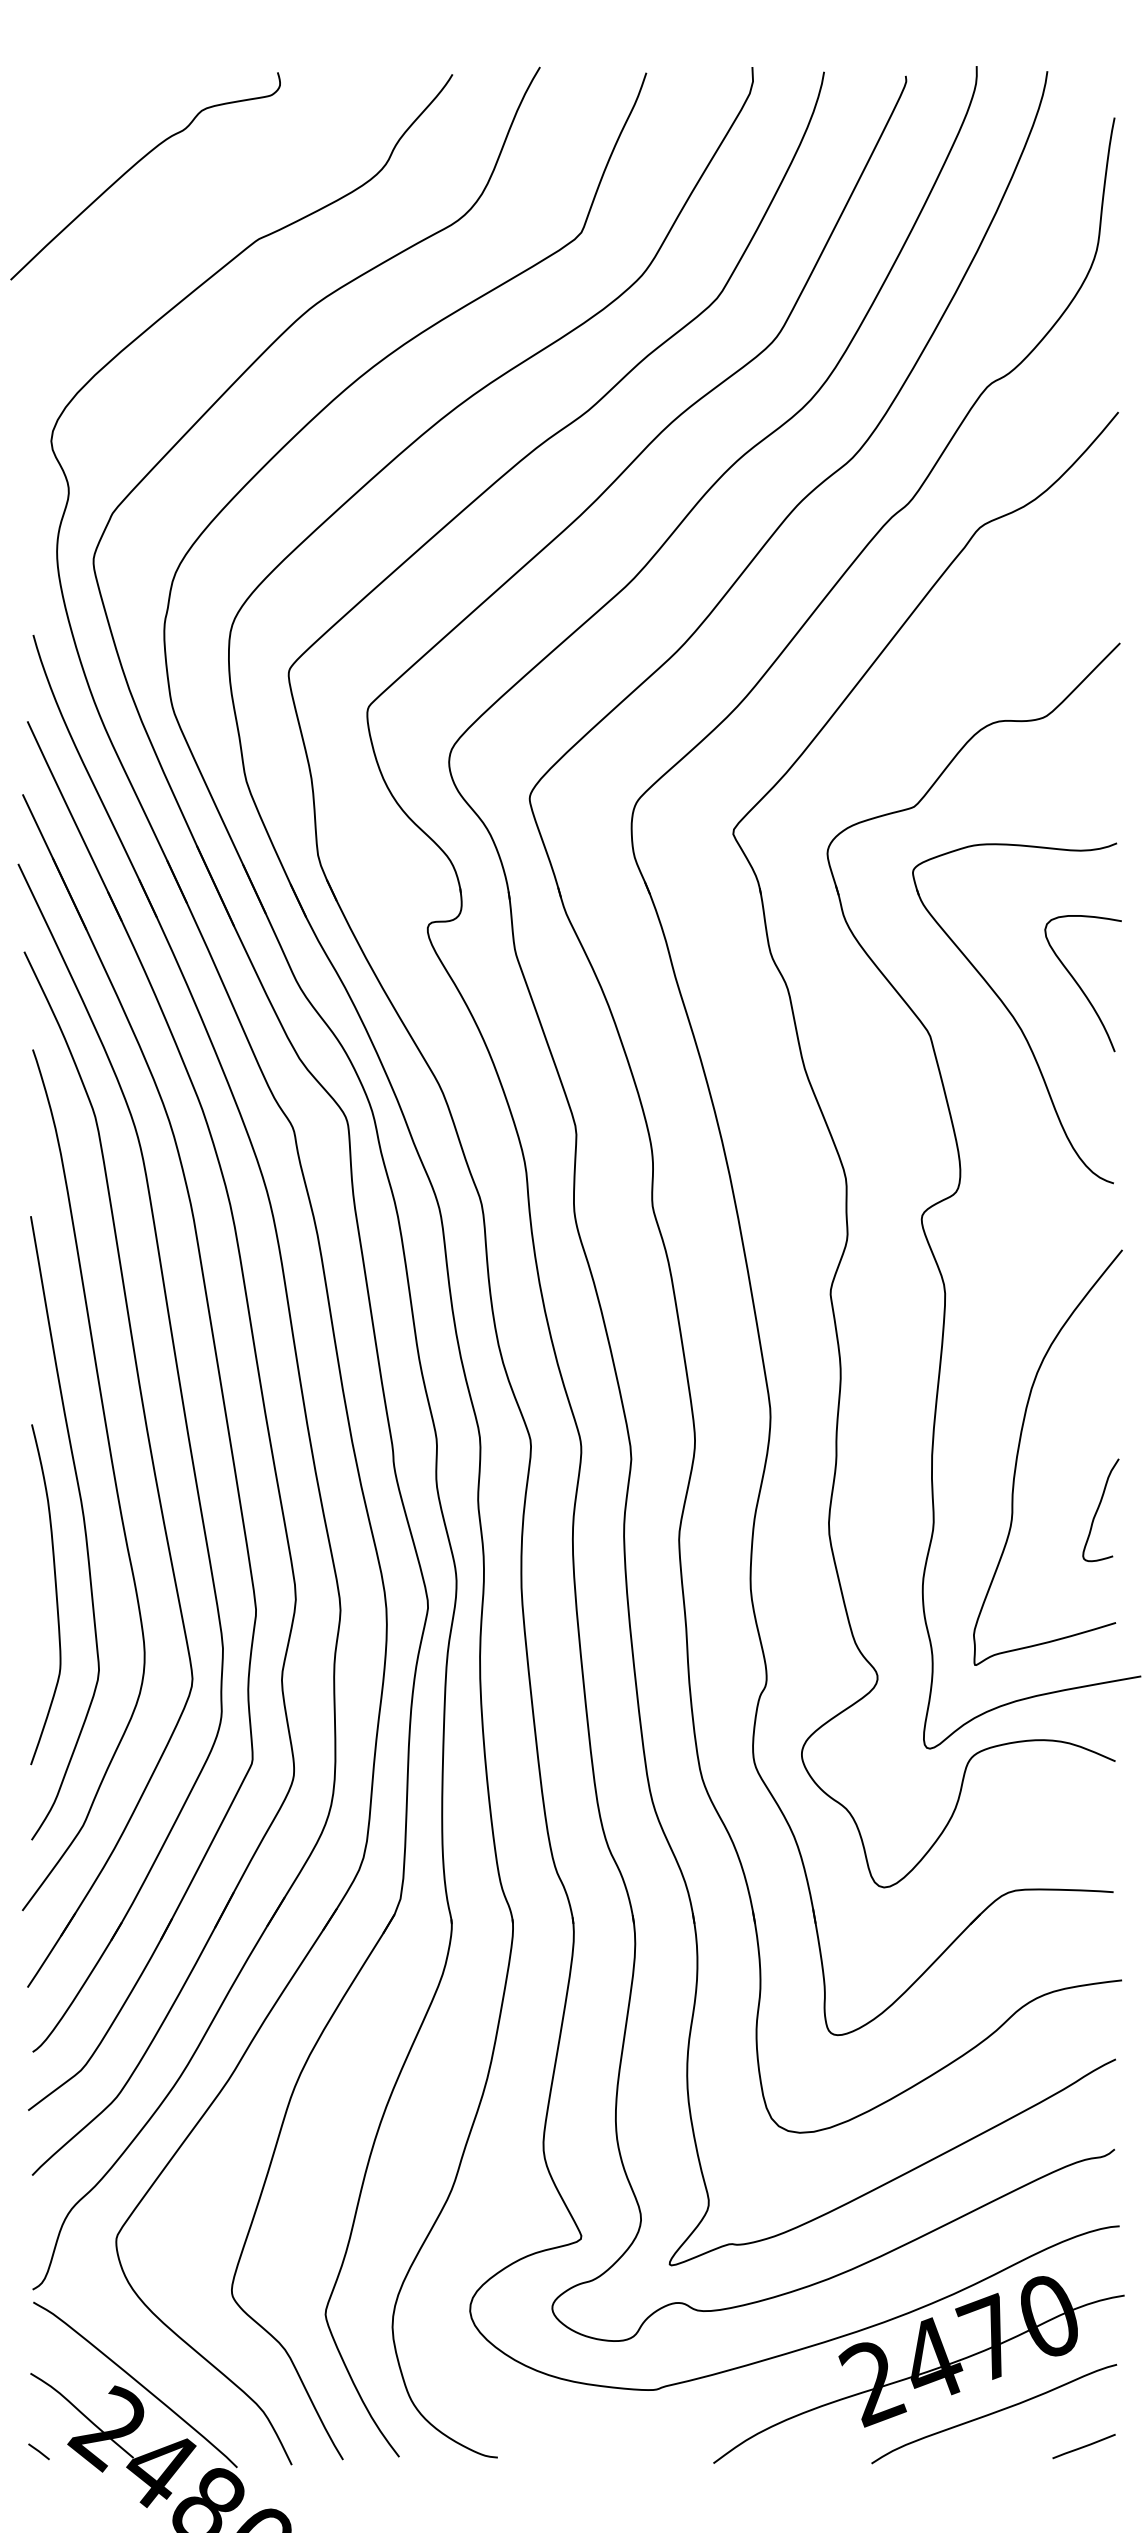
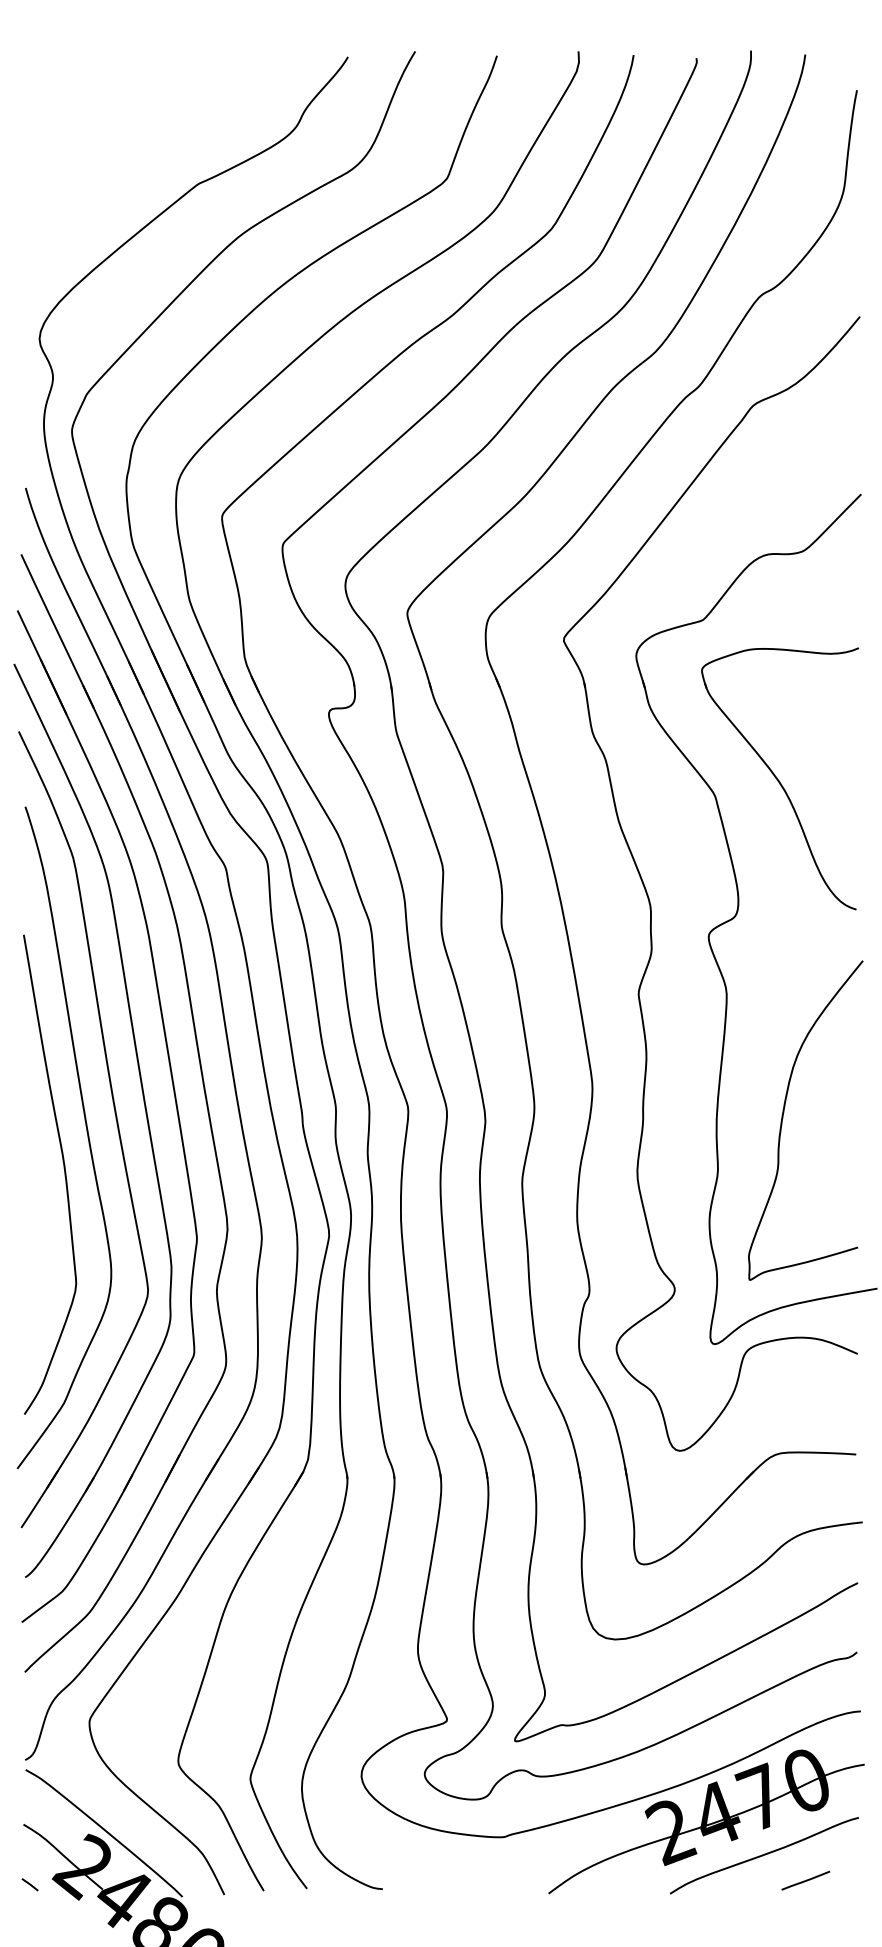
curve: (135, 165) -> (104, 127), removed
curve: (1079, 984) -> (830, 756), removed
curve: (1098, 1510) -> (844, 1161), removed
curve: (55, 1594) -> (42, 1225), removed
line: (1083, 2446) -> (805, 1880), moved

